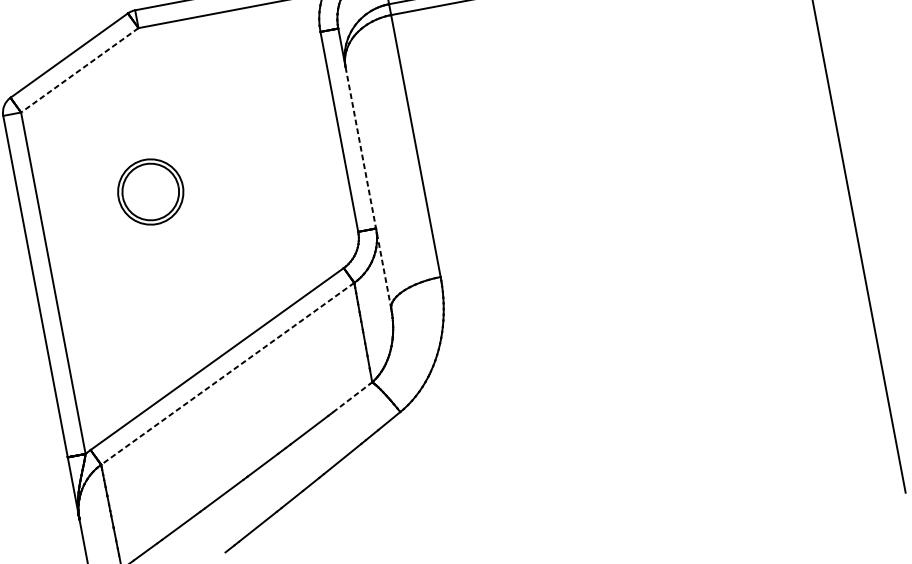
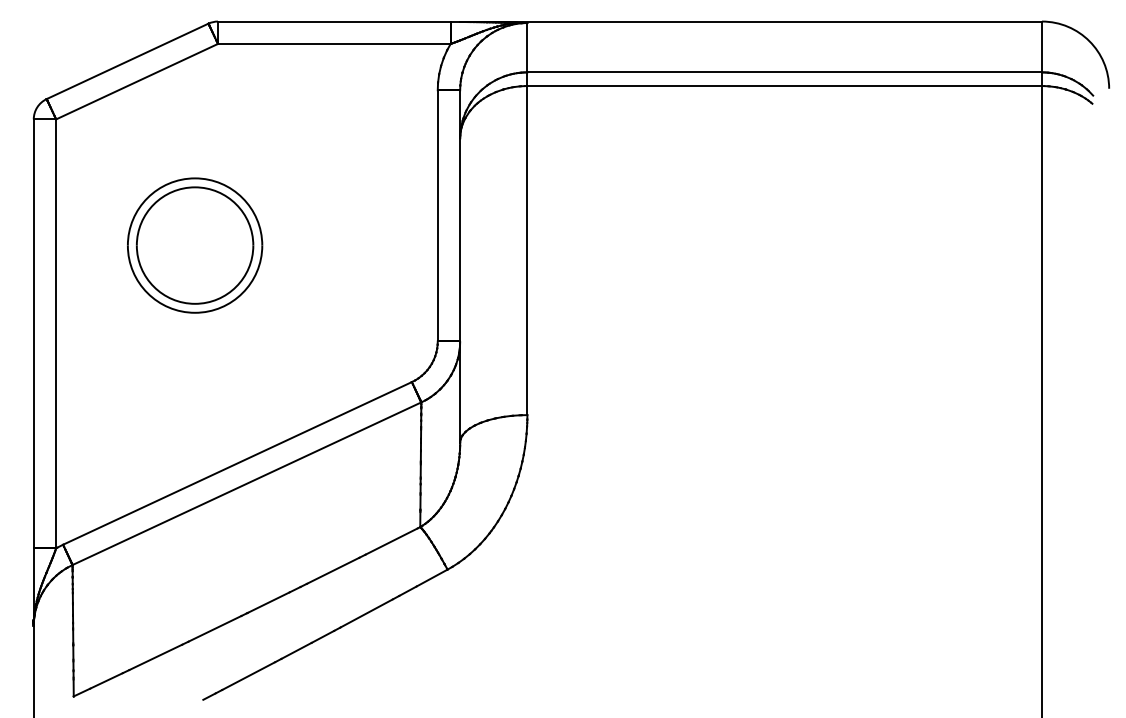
line: (79, 70) -> (136, 81), dashed -> solid
line: (368, 187) -> (460, 290), dashed -> solid
part: (150, 191) -> (195, 245), size x1.67
line: (227, 373) -> (246, 483), dashed -> solid
line: (352, 397) -> (392, 541), dashed -> solid

